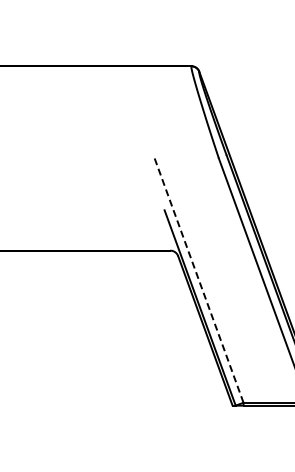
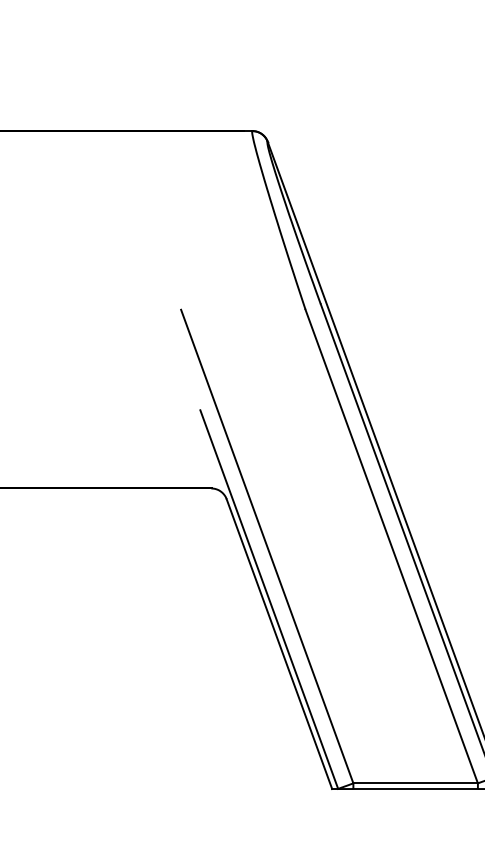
line: (199, 280) -> (267, 546), dashed -> solid

